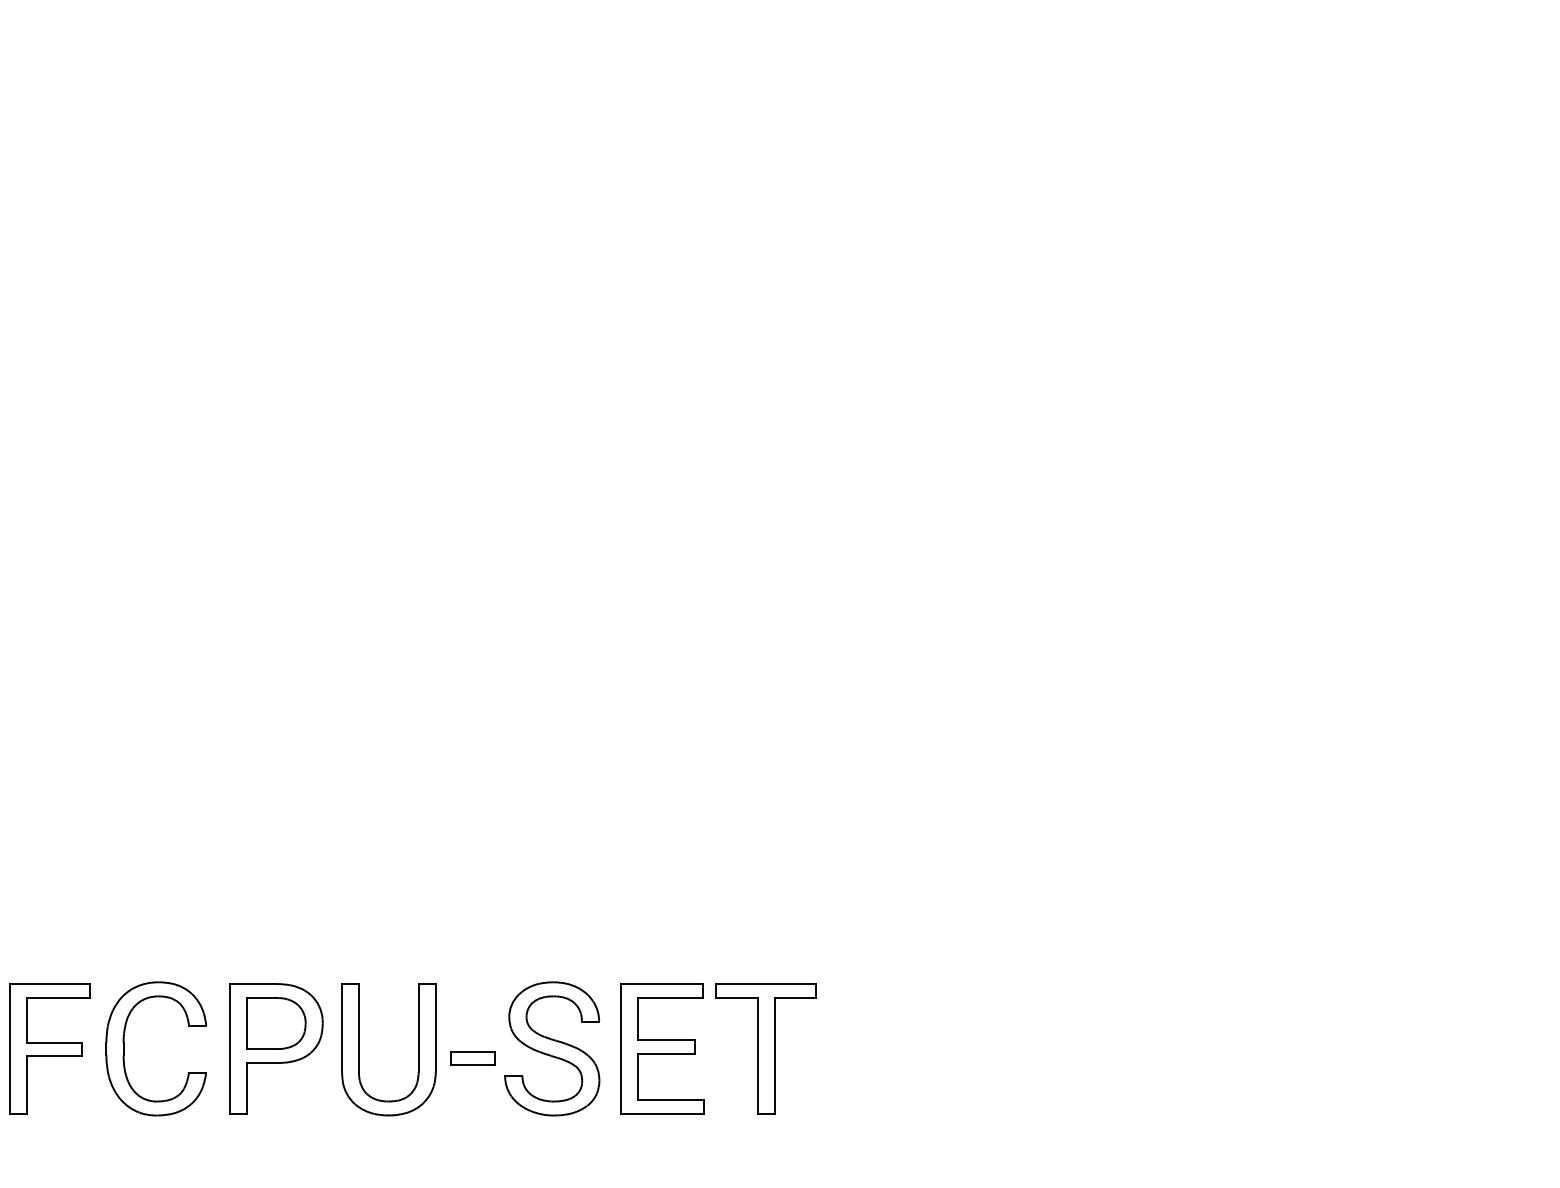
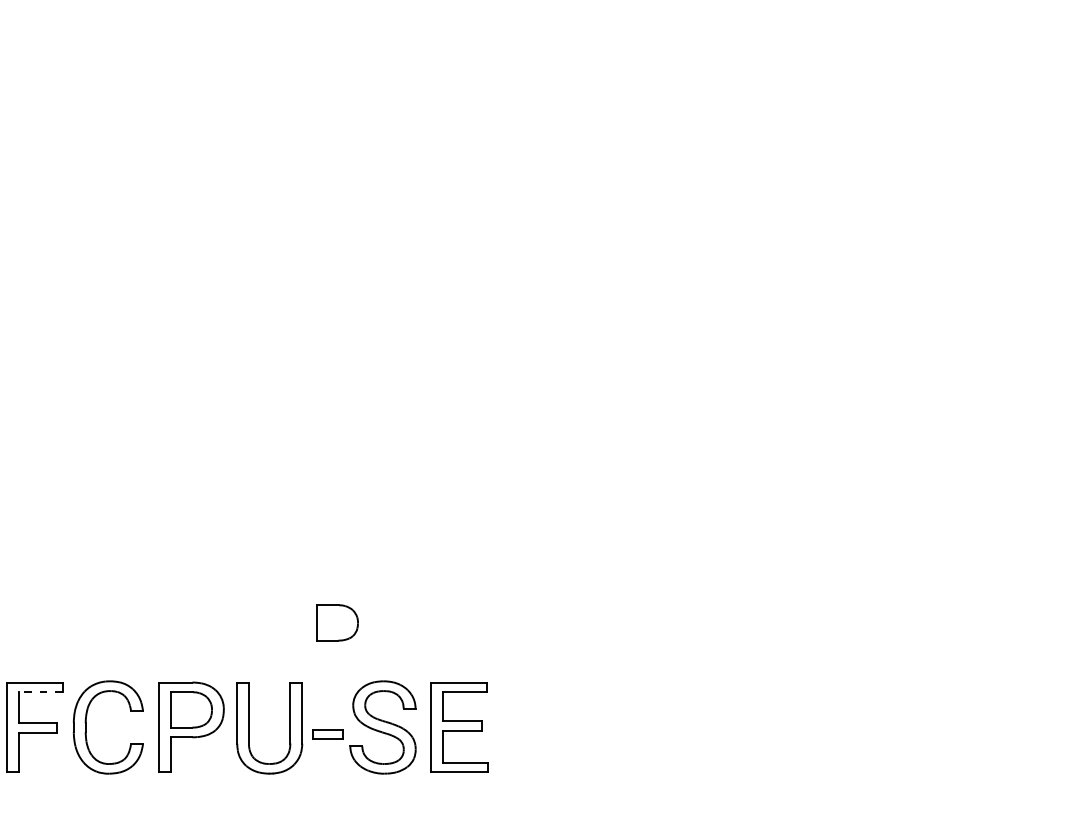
part: (486, 897) -> (337, 622), added
line: (58, 998) -> (40, 692), solid -> dashed
part: (766, 1048) -> (531, 727), removed

